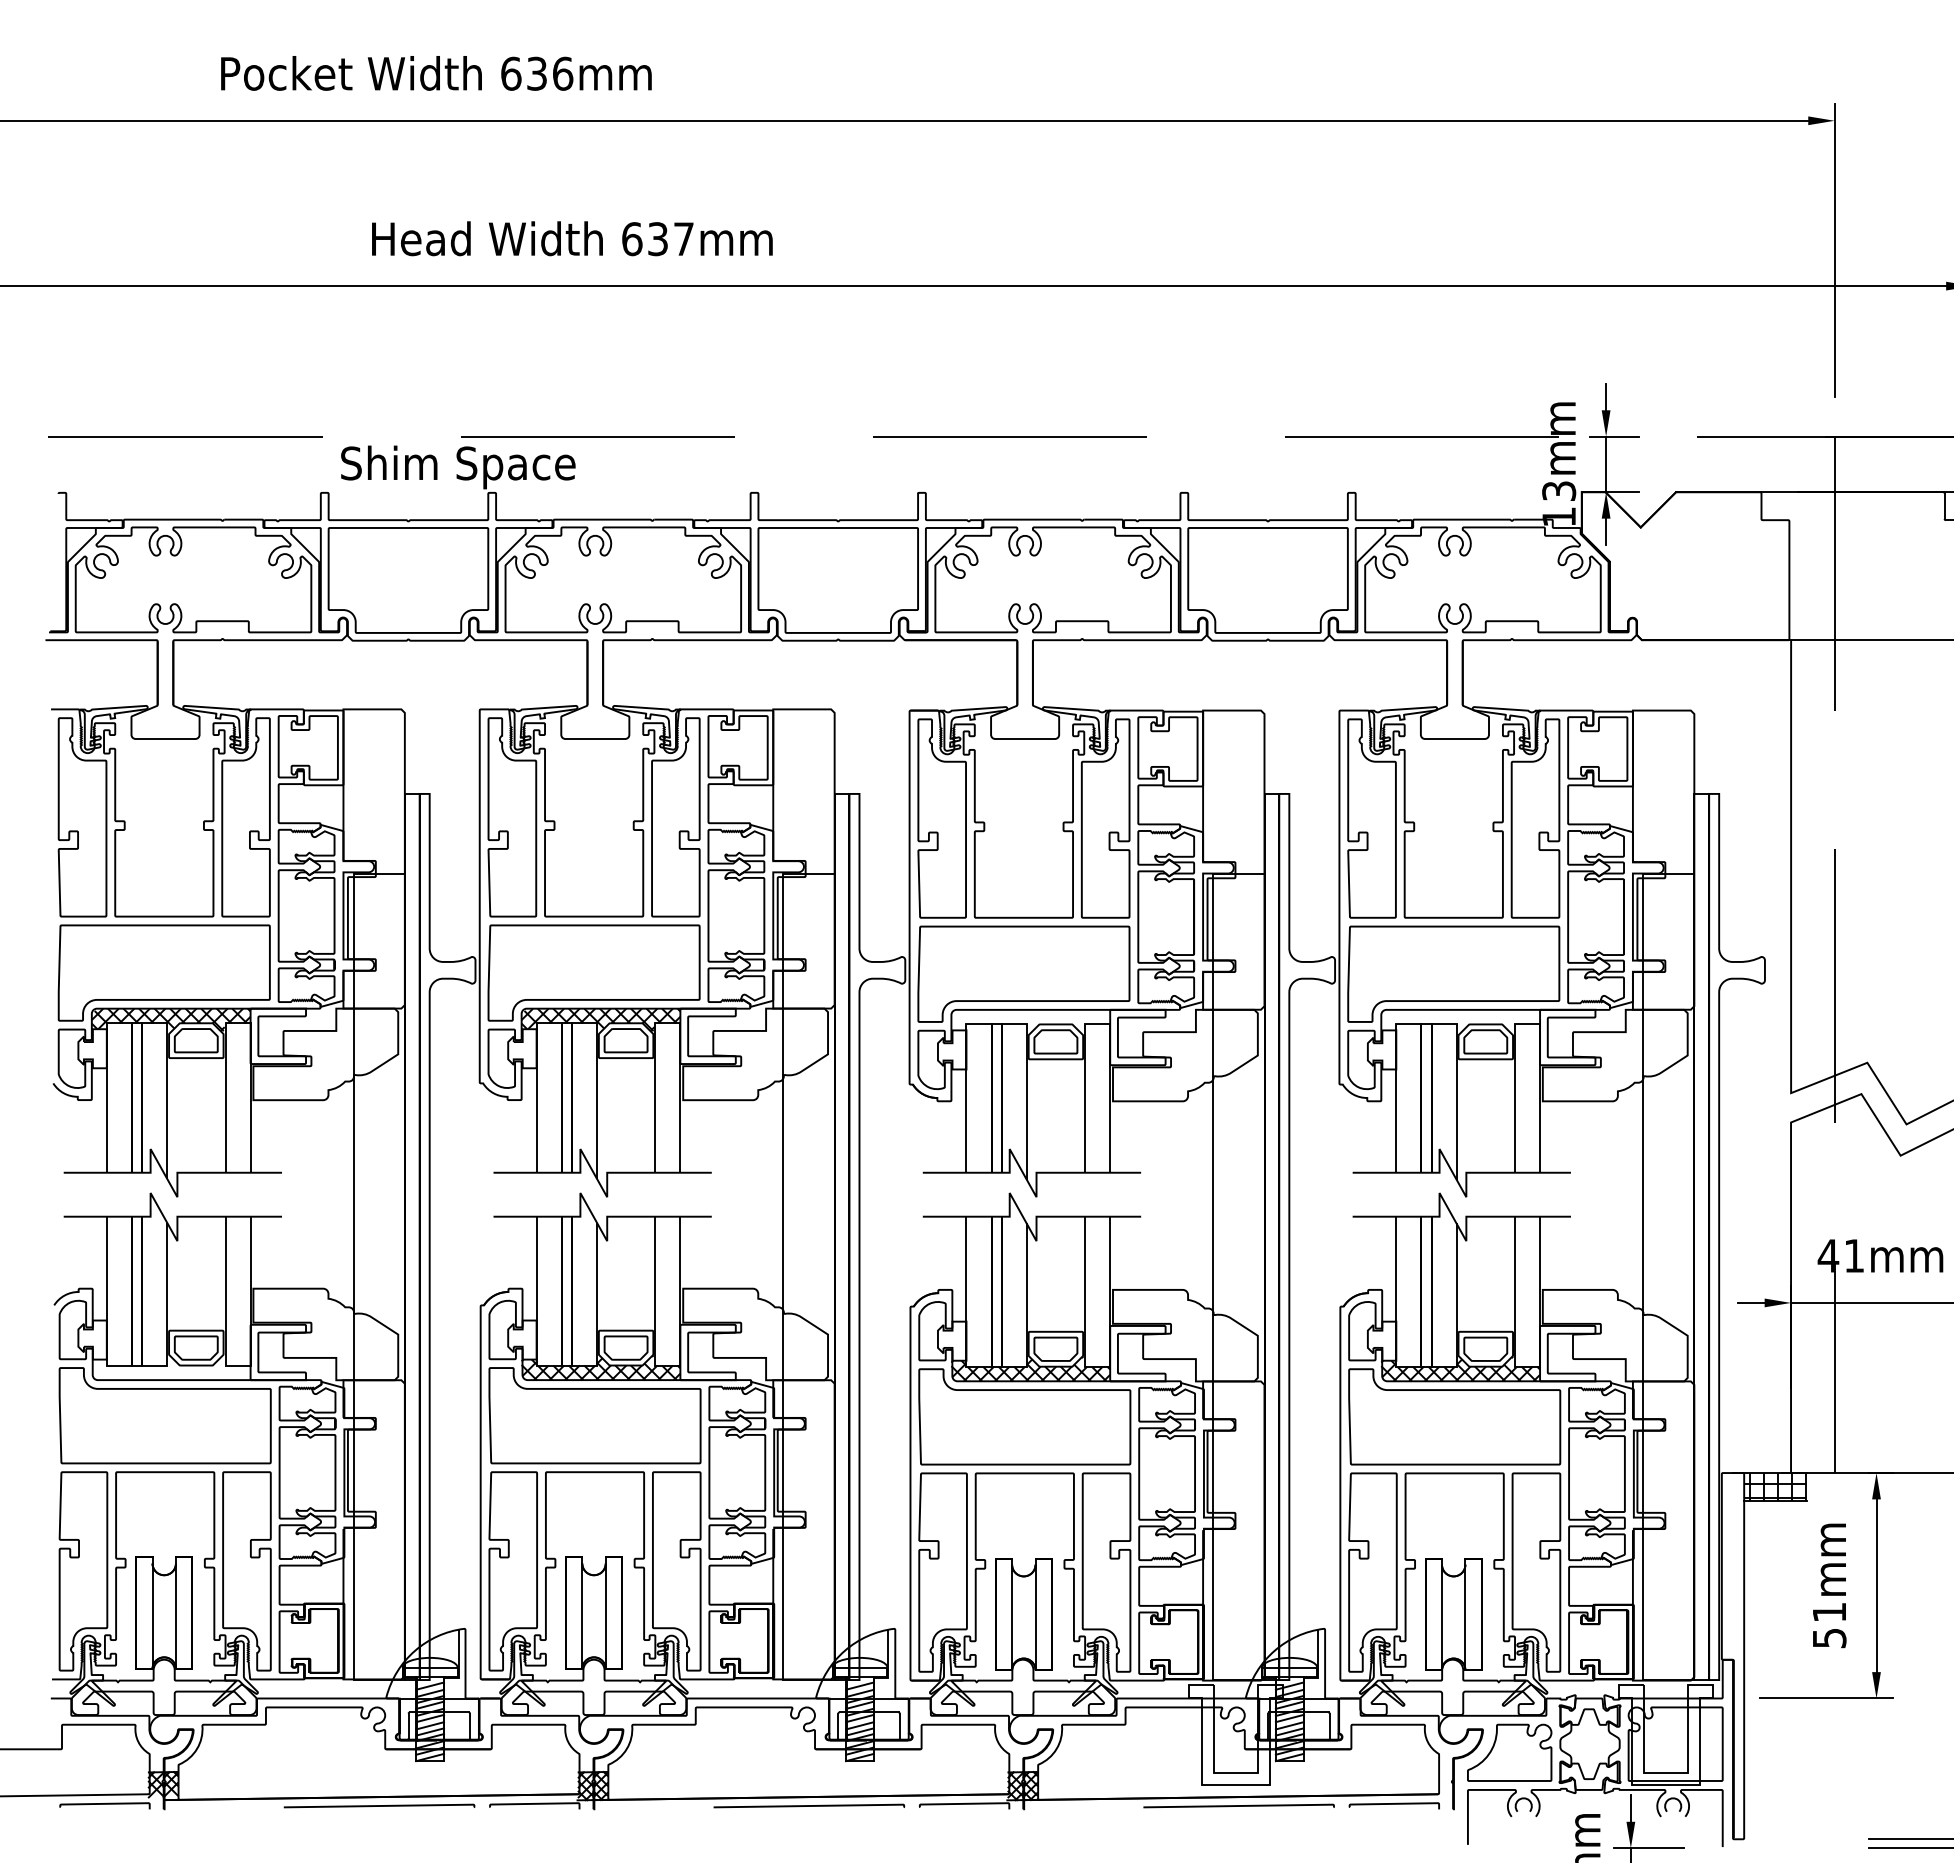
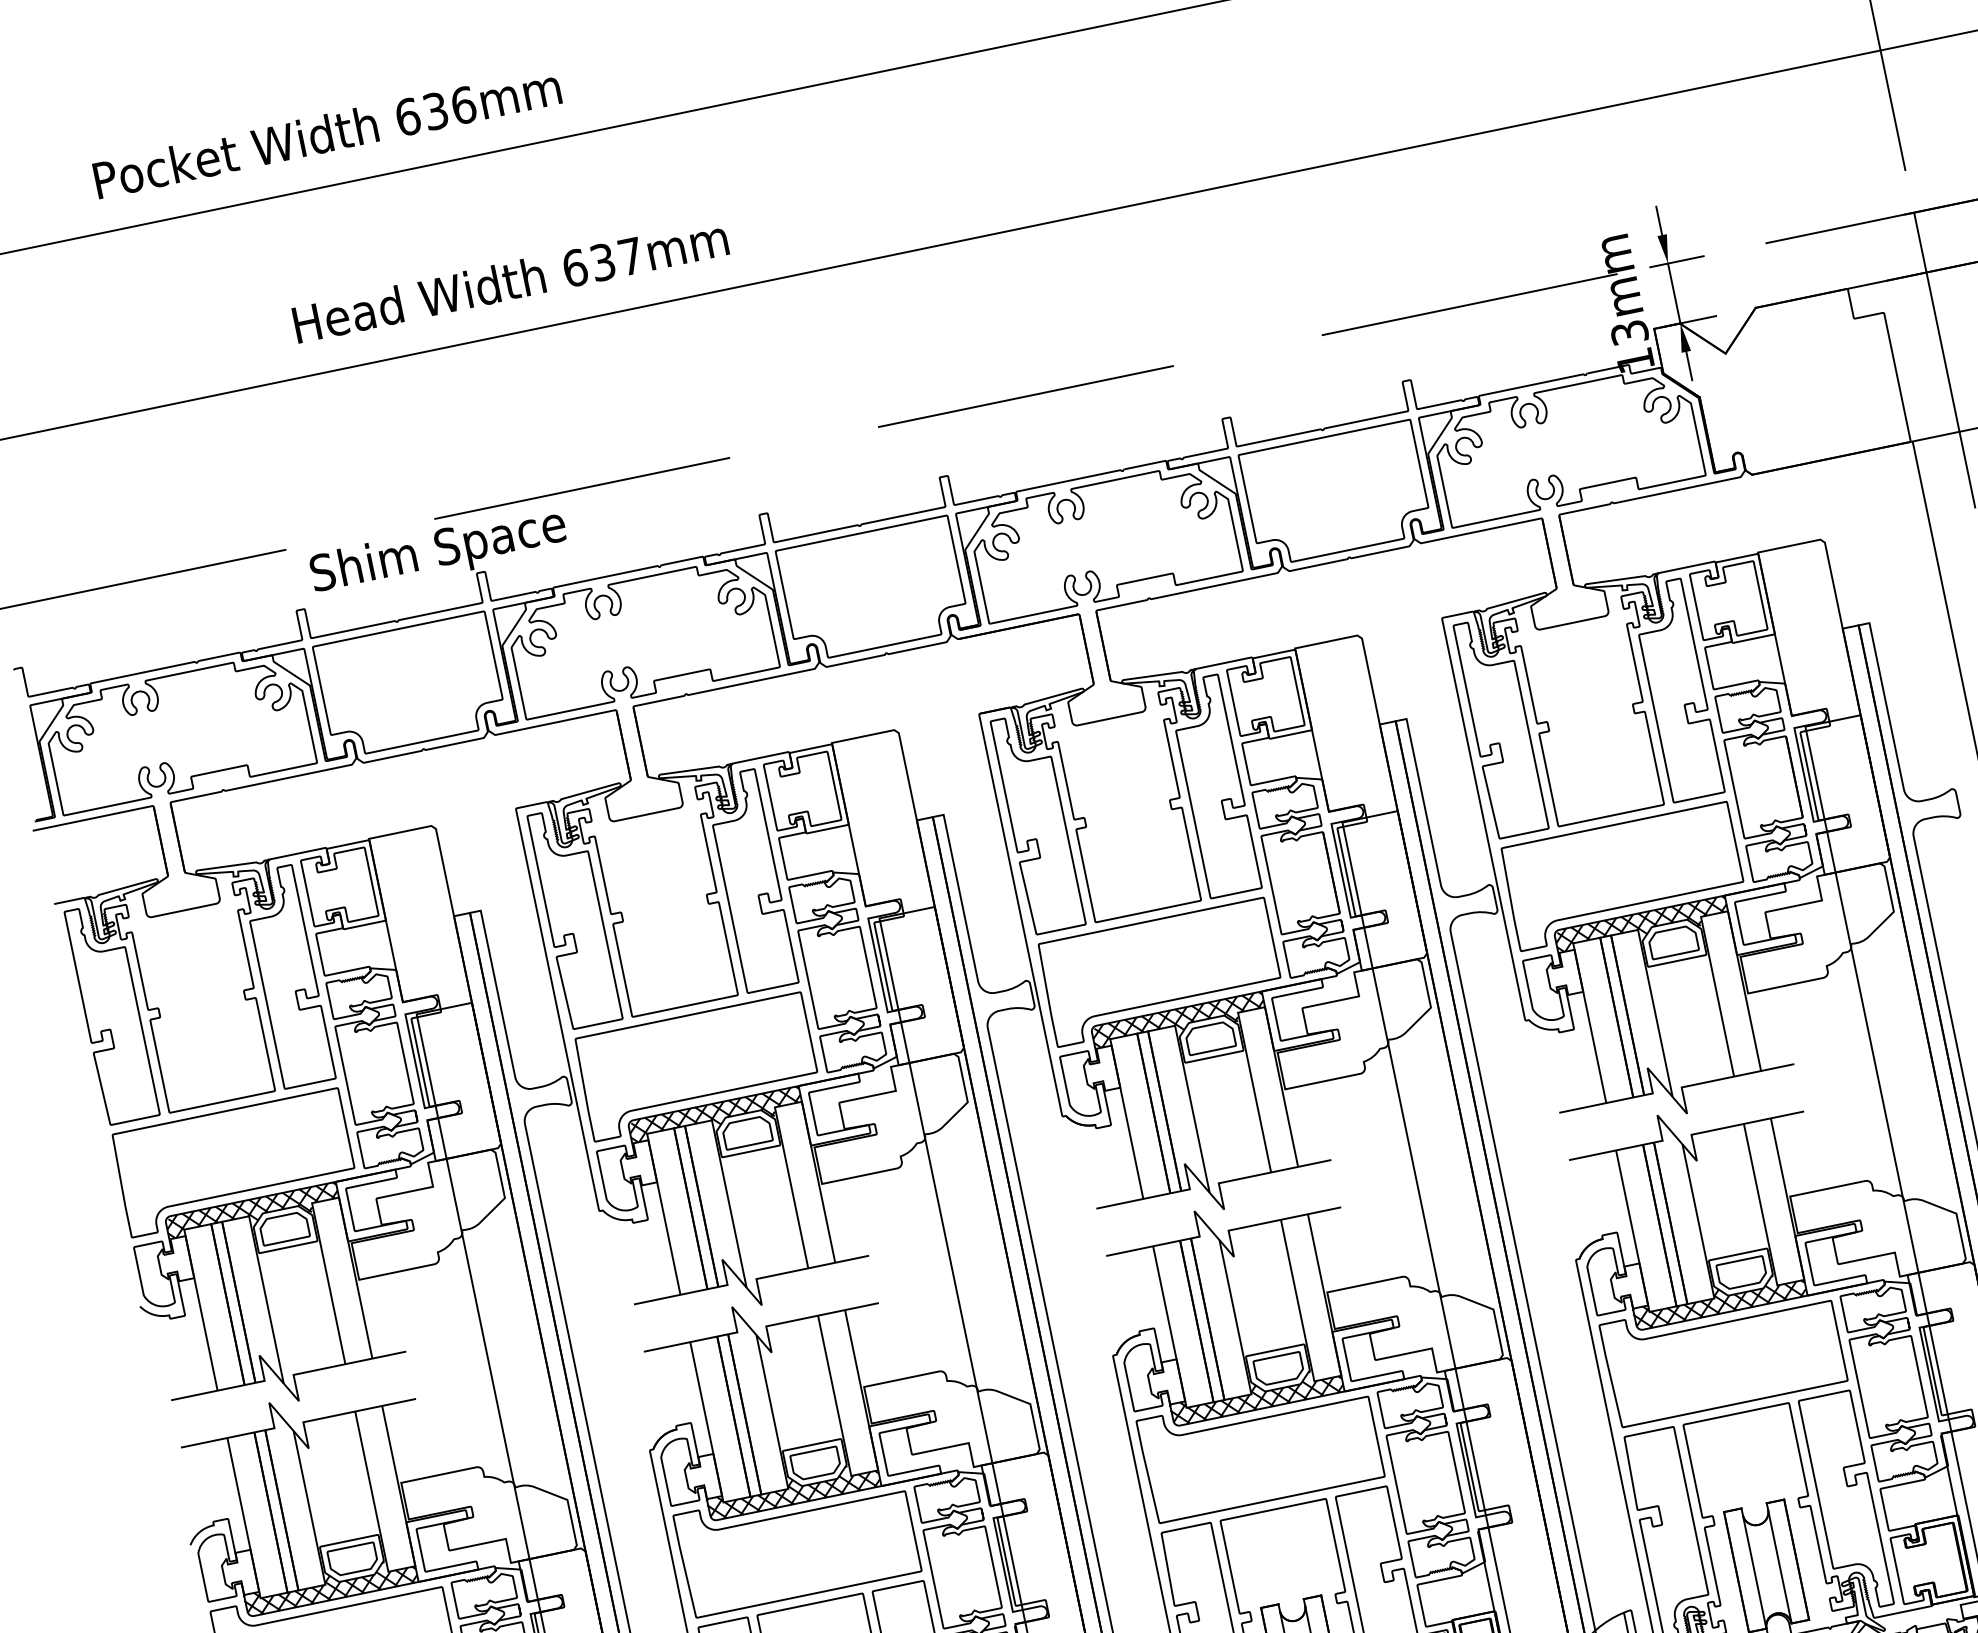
hatch: (1030, 1020) -> (1178, 1020), added
hatch: (1460, 1020) -> (1641, 924), added
hatch: (170, 1367) -> (329, 1586), added

